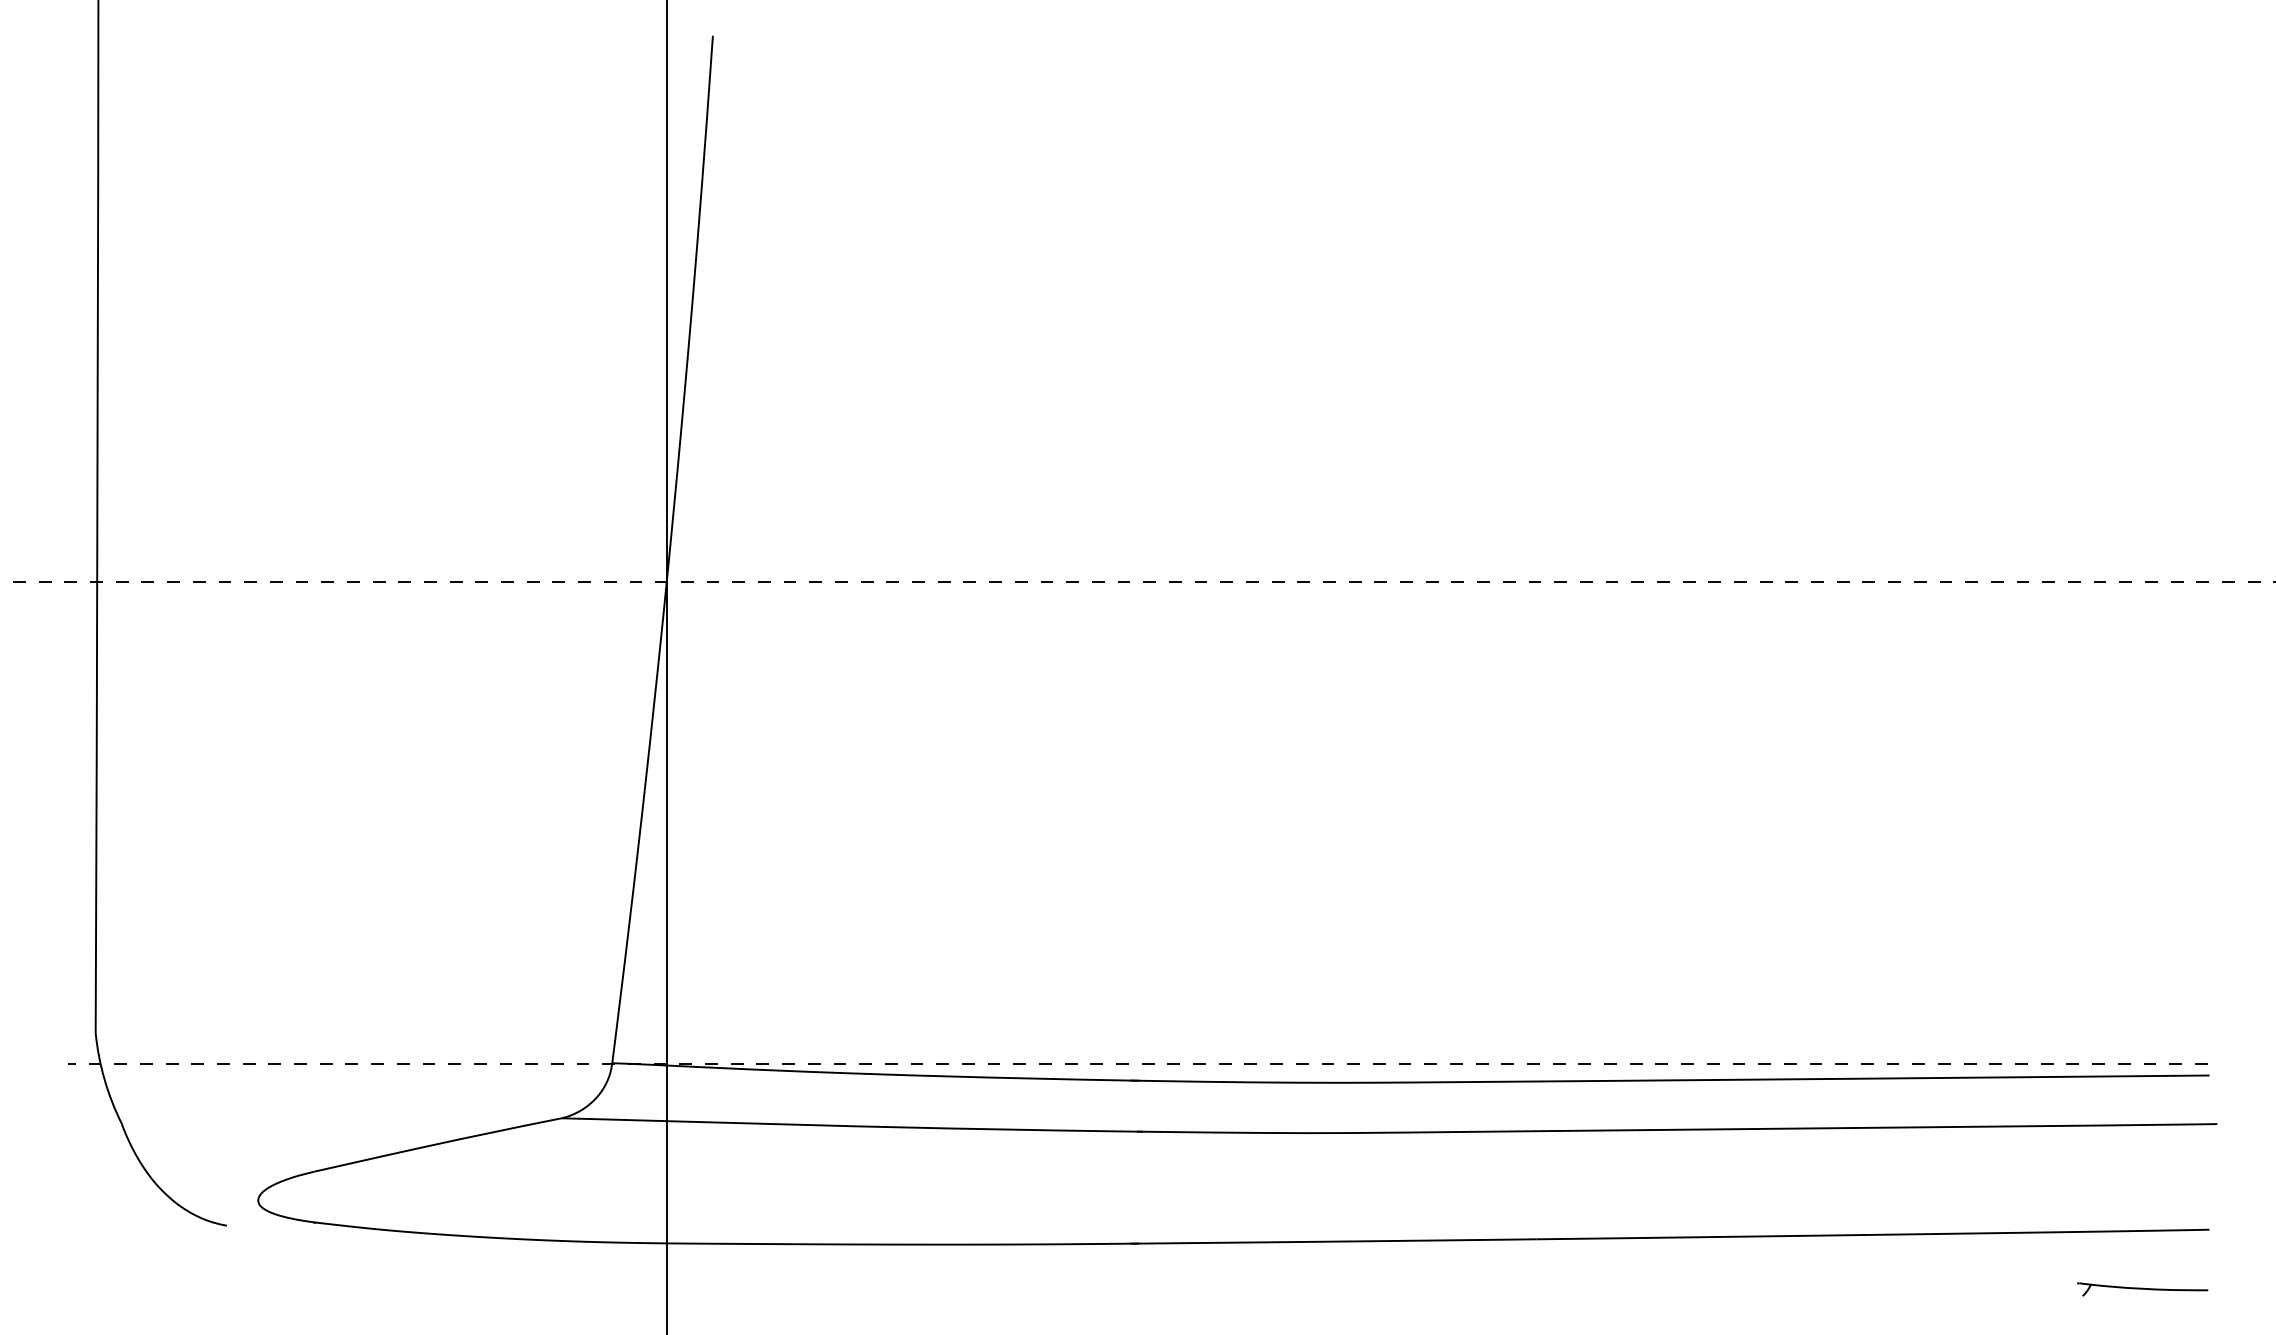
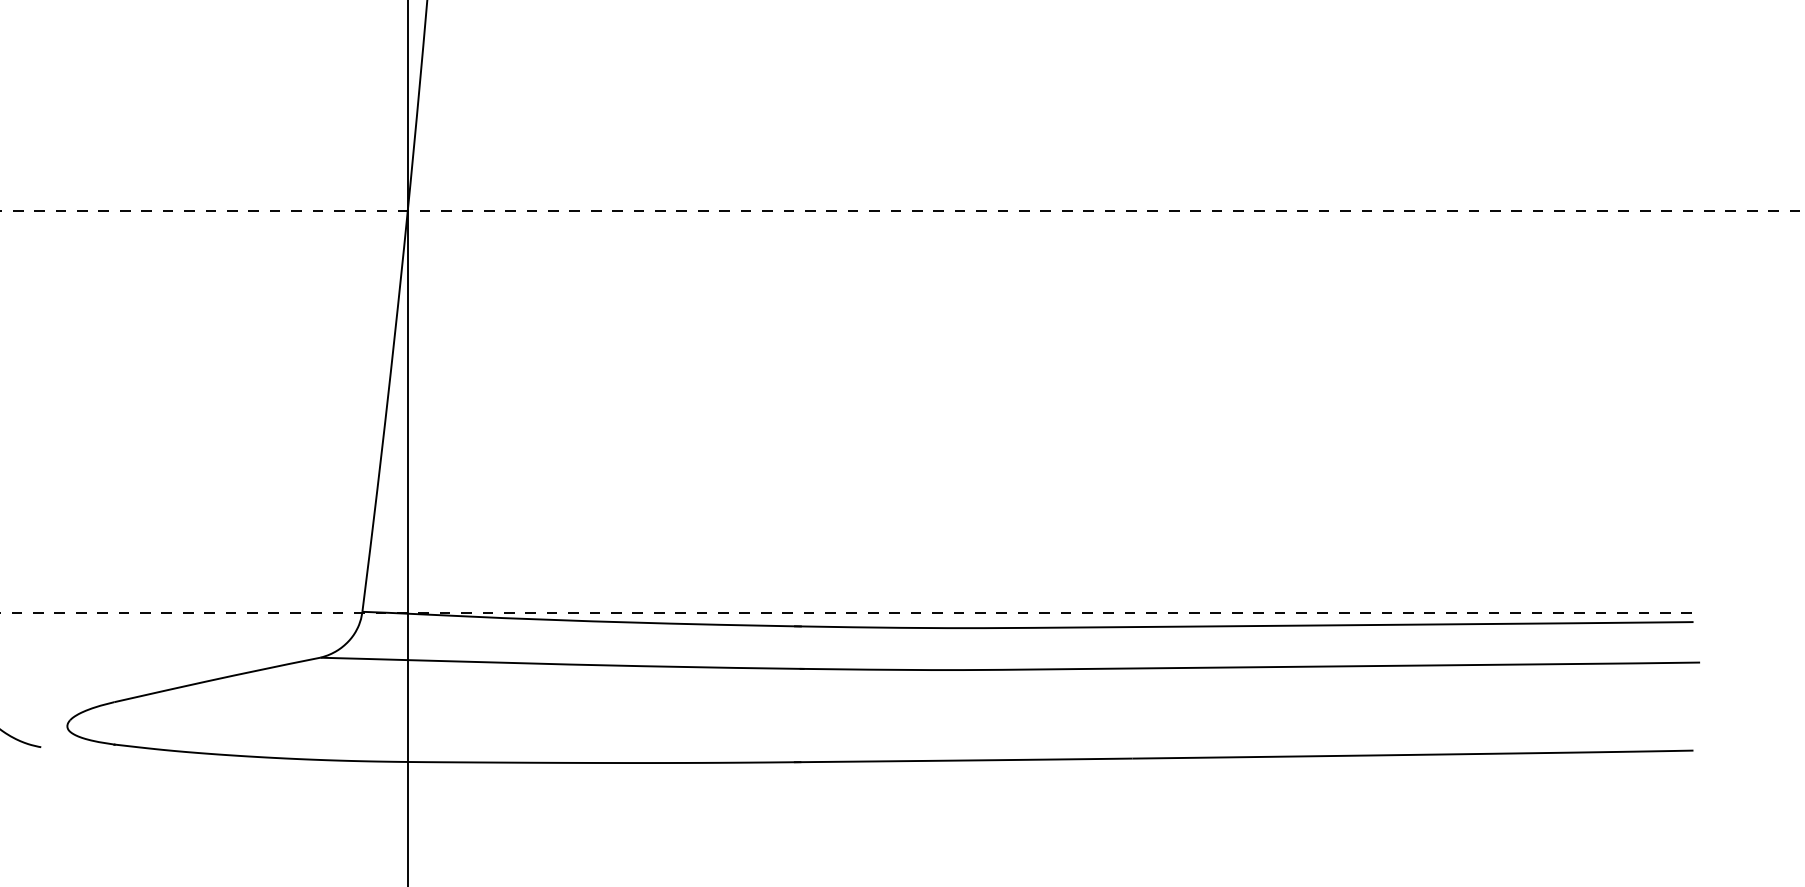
part: (2142, 1289) -> (1637, 800), removed

